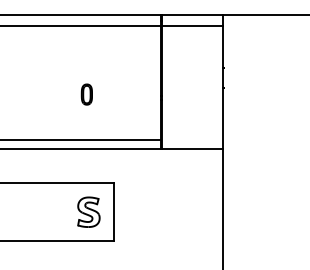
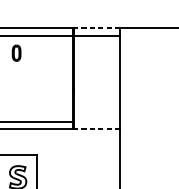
line: (192, 14) -> (96, 27), solid -> dashed
part: (86, 94) -> (16, 53), moved
line: (192, 148) -> (96, 129), solid -> dashed

